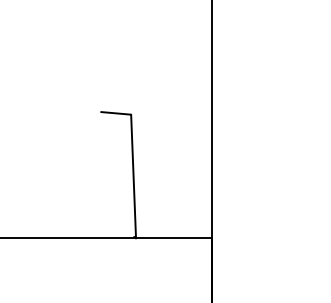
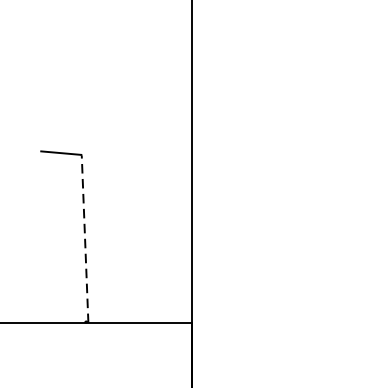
line: (133, 176) -> (84, 239), solid -> dashed

